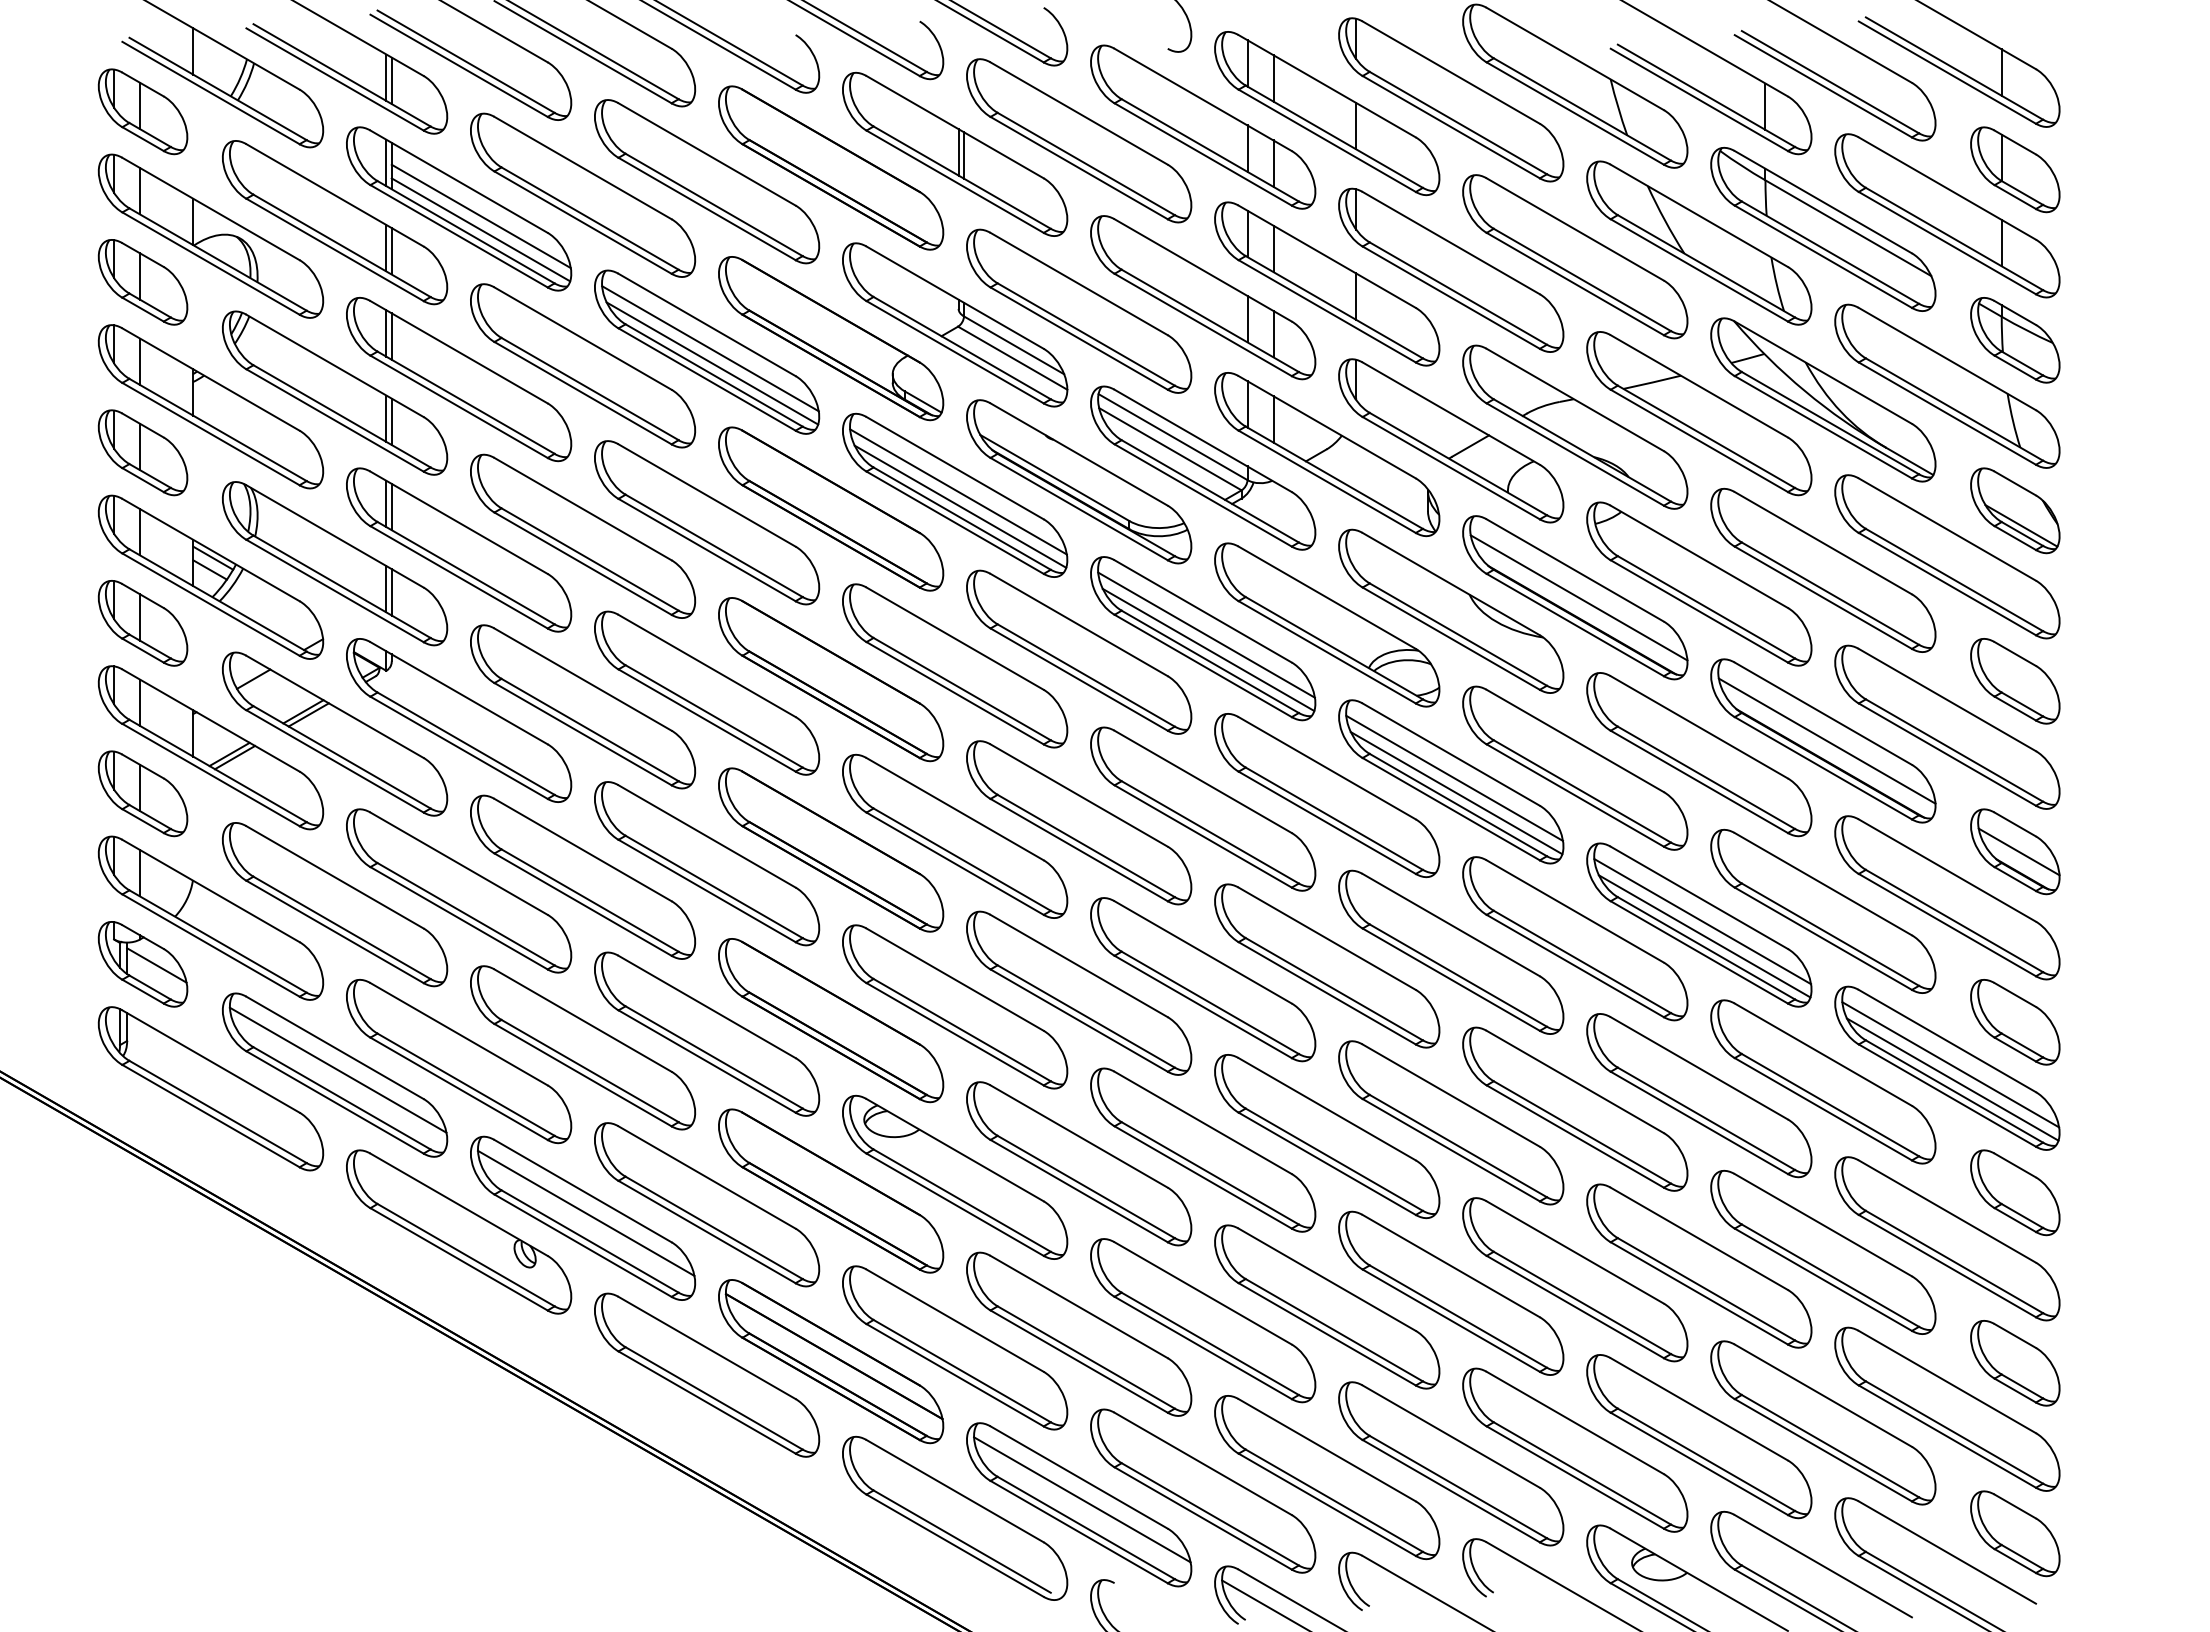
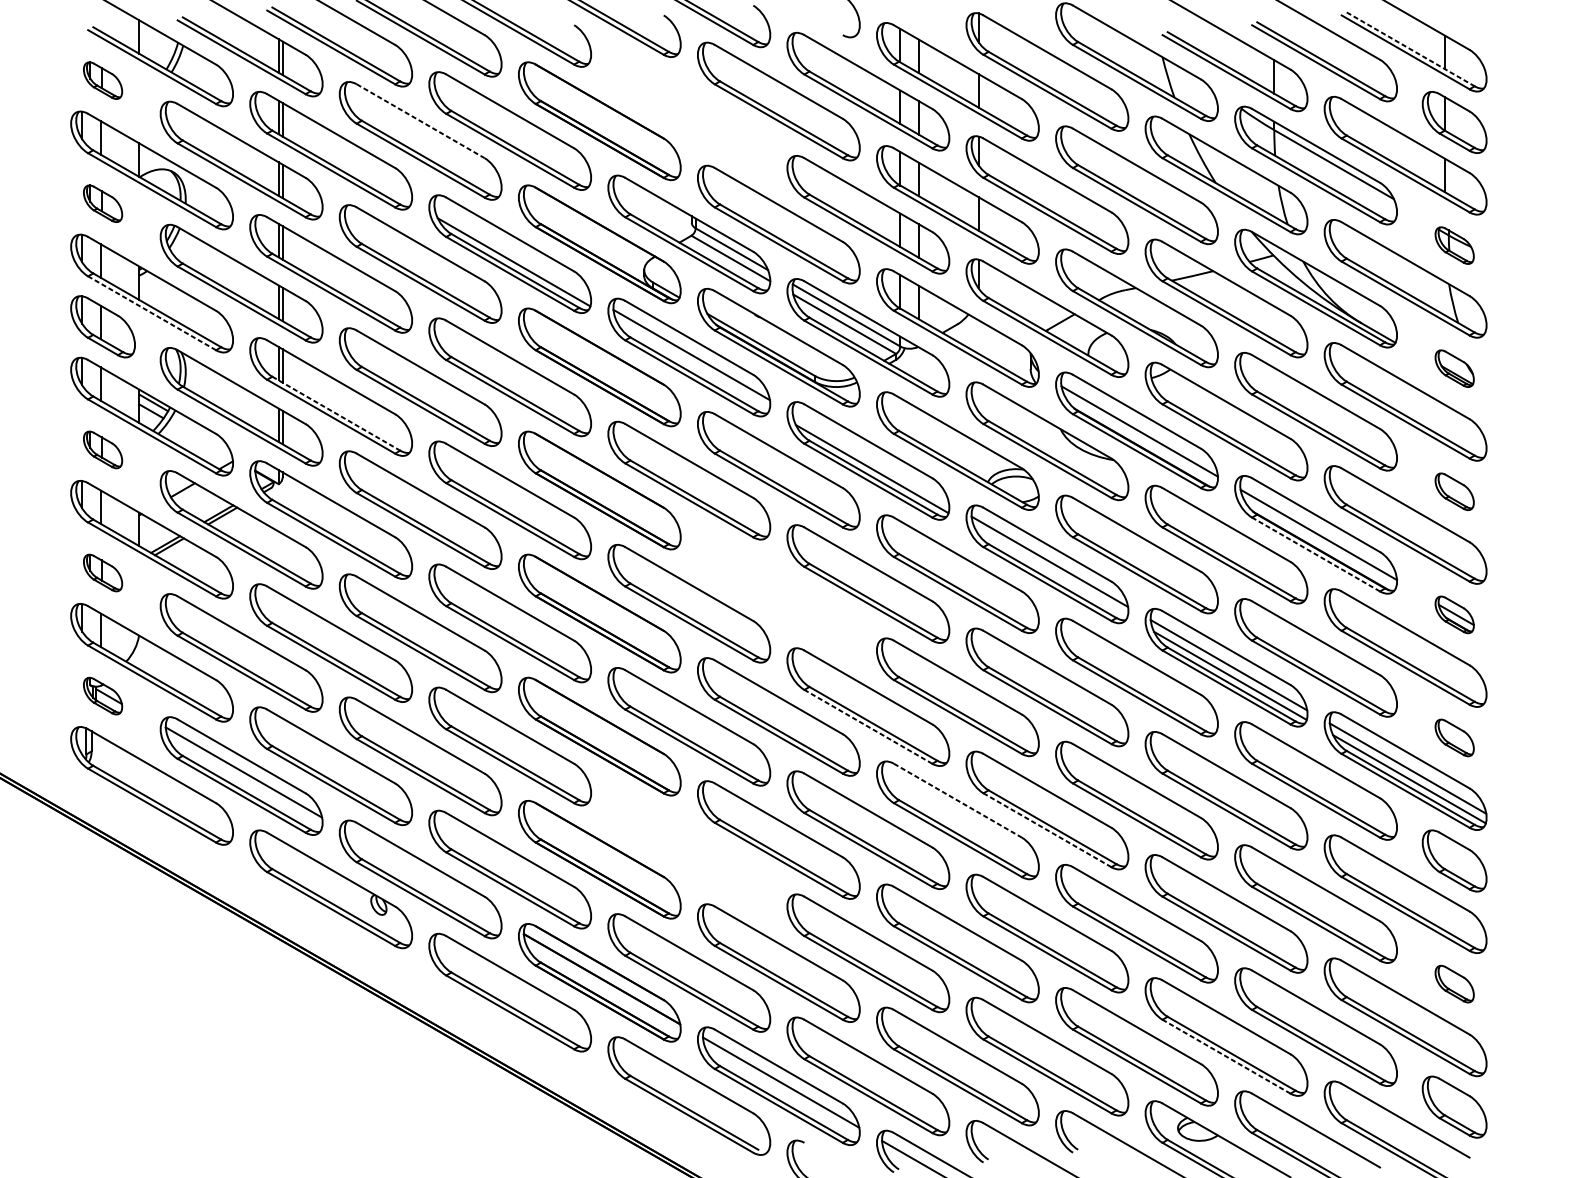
line: (1954, 68) -> (1410, 49), solid -> dashed
part: (142, 111) -> (102, 80), size x0.6
part: (955, 153) -> (689, 110), removed
line: (583, 168) -> (421, 121), solid -> dashed
line: (480, 216) -> (346, 156), removed
line: (480, 229) -> (346, 165), removed
part: (142, 282) -> (102, 203), size x0.6
part: (2015, 340) -> (1454, 245), size x0.6
line: (710, 348) -> (512, 251), removed
line: (210, 433) -> (151, 312), solid -> dashed
line: (960, 506) -> (693, 365), removed
part: (2015, 510) -> (1454, 368), size x0.6
line: (466, 573) -> (336, 413), solid -> dashed
part: (142, 623) -> (102, 450), size x0.6
line: (1206, 634) -> (870, 457), removed
part: (2015, 681) -> (1454, 491), size x0.6
line: (1822, 768) -> (1315, 554), solid -> dashed
part: (142, 793) -> (102, 572), size x0.6
line: (1456, 793) -> (1051, 572), removed
part: (1079, 822) -> (779, 593), removed
part: (2015, 851) -> (1454, 614), size x0.6
part: (142, 964) -> (102, 696), size x0.6
line: (1202, 1006) -> (867, 726), solid -> dashed
part: (2015, 1022) -> (1454, 738), size x0.6
line: (1327, 1109) -> (958, 800), solid -> dashed
line: (1450, 1149) -> (1046, 829), solid -> dashed
part: (955, 1176) -> (689, 849), removed
line: (585, 1212) -> (422, 875), removed
part: (2015, 1363) -> (1454, 984), size x0.6
line: (1698, 1463) -> (1225, 1056), solid -> dashed

